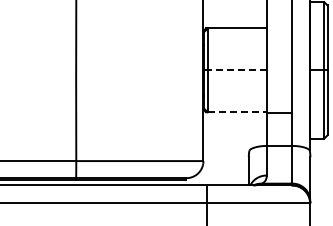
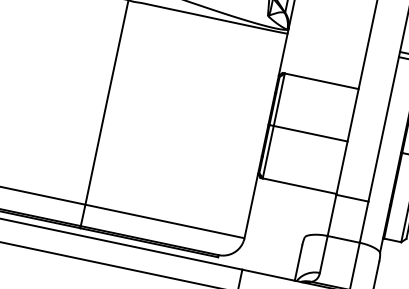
line: (237, 70) -> (310, 133), dashed -> solid
line: (237, 112) -> (299, 186), dashed -> solid

